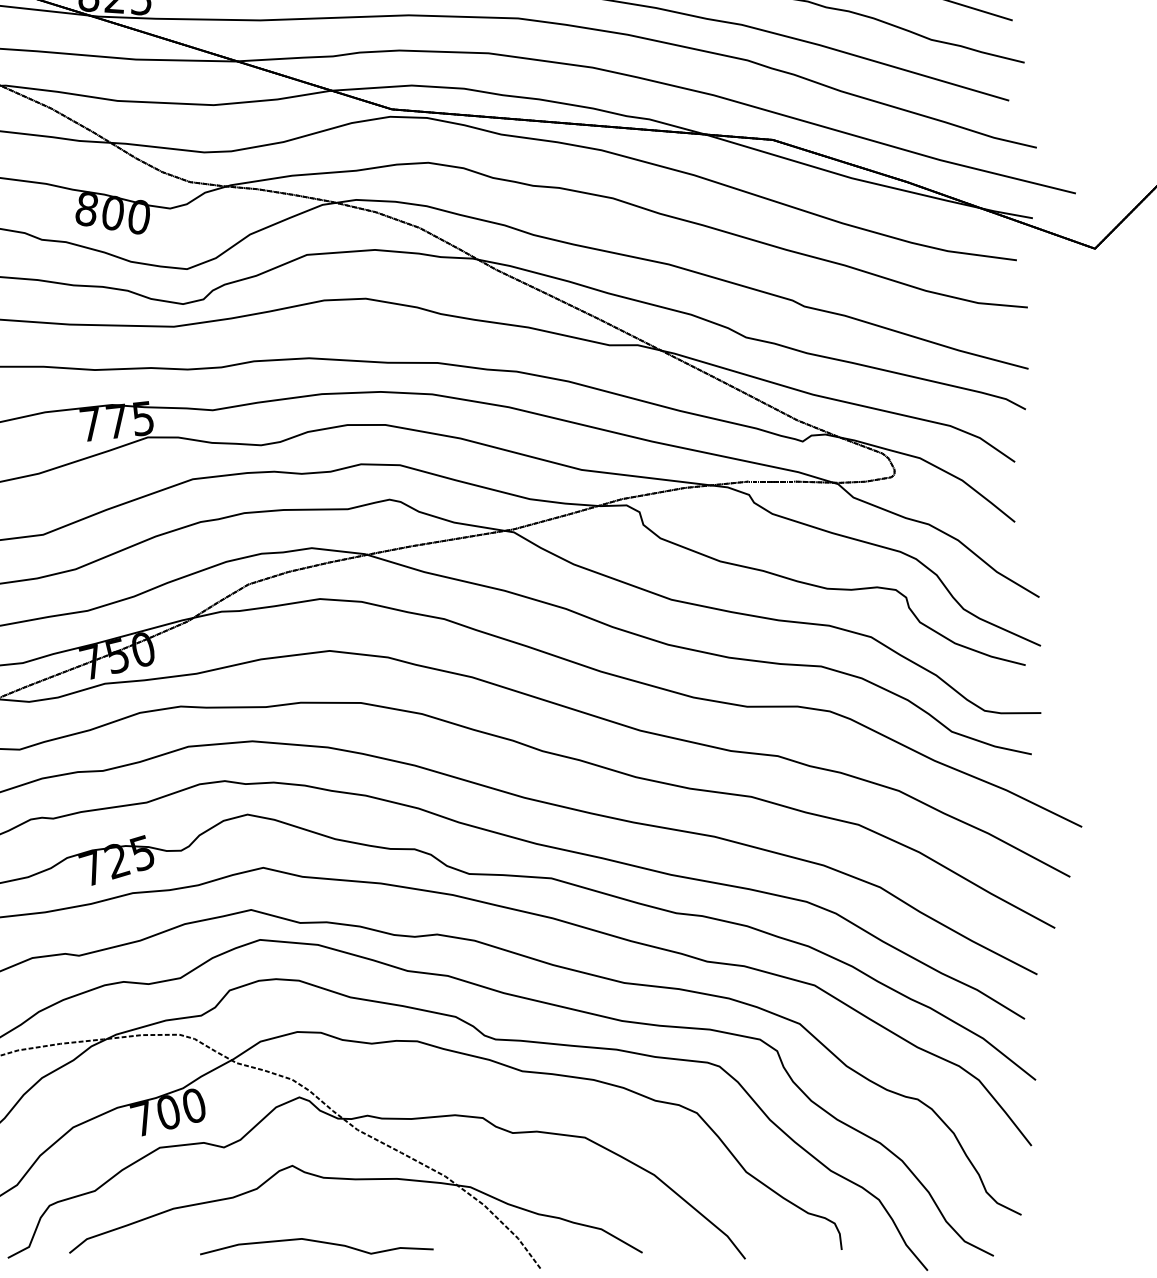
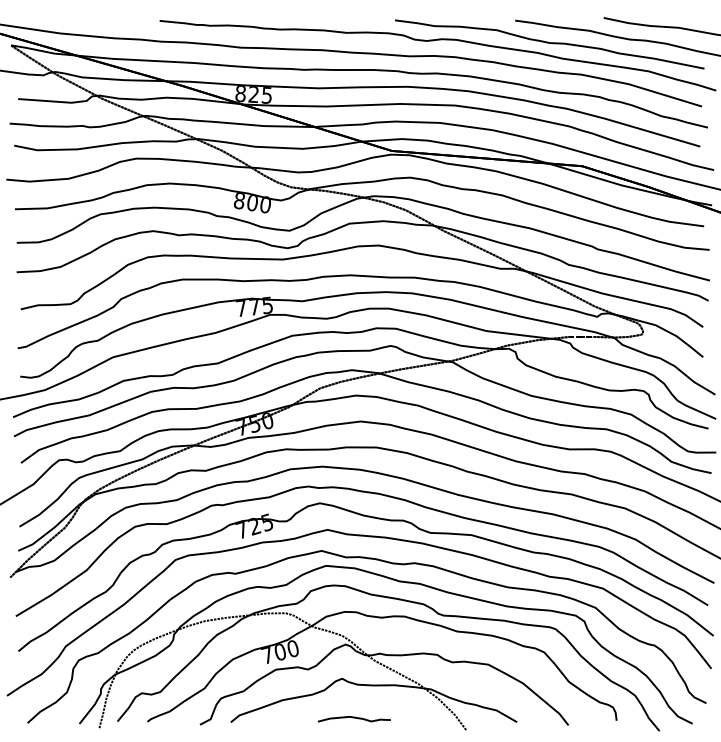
part: (317, 1247) -> (354, 719), size x0.62

